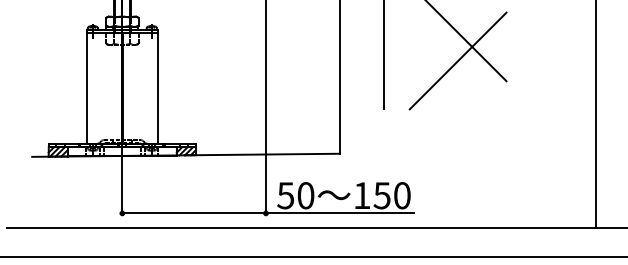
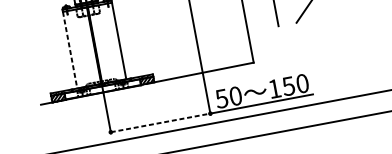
line: (87, 88) -> (70, 50), solid -> dashed
line: (194, 213) -> (160, 122), solid -> dashed

